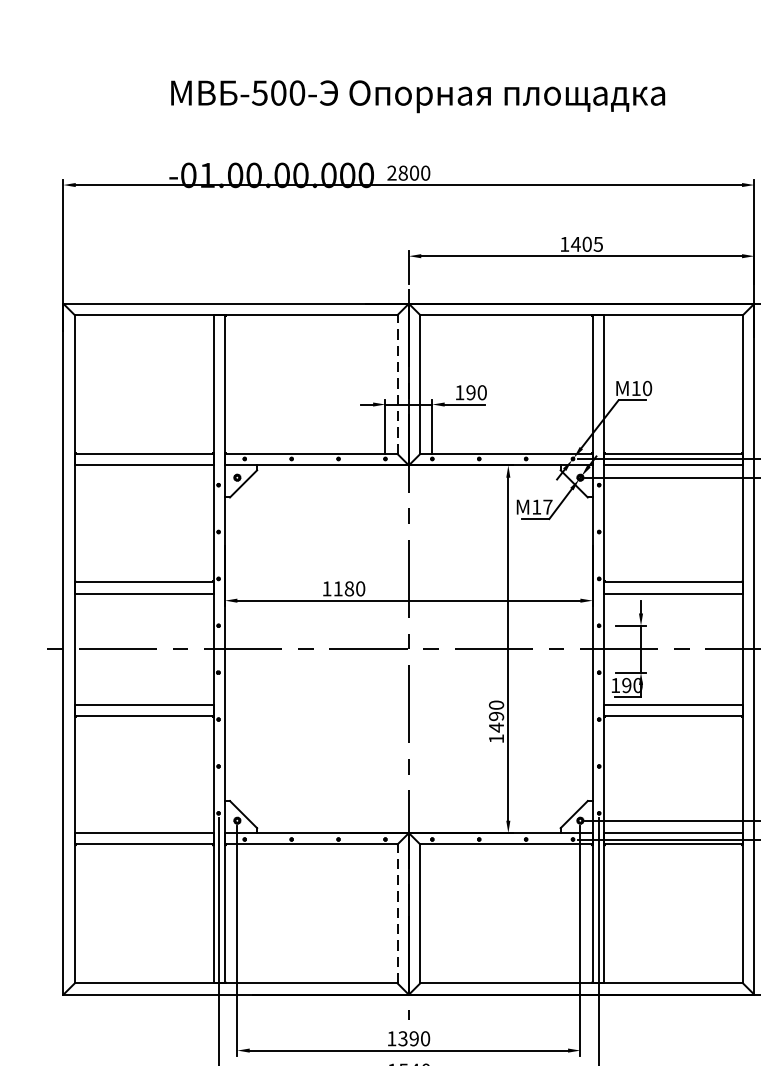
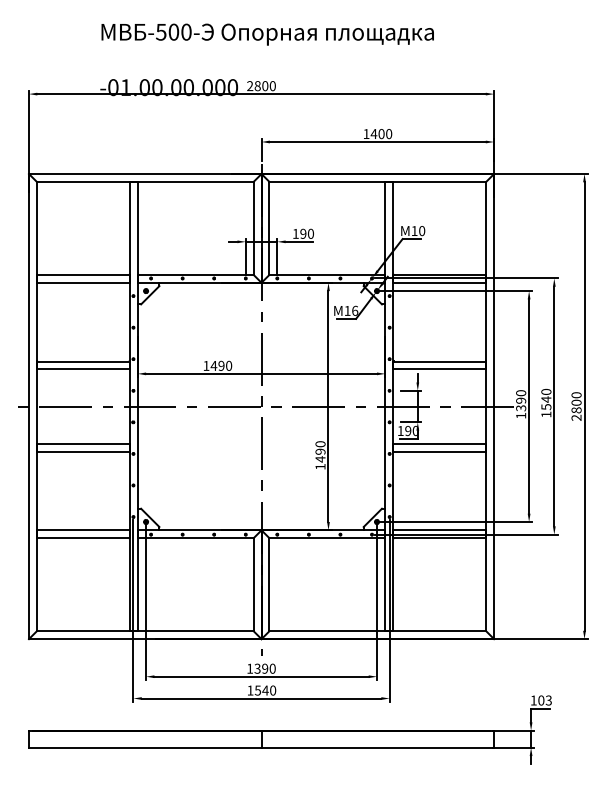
text: (598, 243) -> (389, 133), 1405 -> 1400
line: (396, 384) -> (253, 228), dashed -> solid
text: (548, 506) -> (355, 310), 17 -> 16
text: (343, 588) -> (217, 365), 1180 -> 1490
line: (396, 913) -> (253, 584), dashed -> solid

